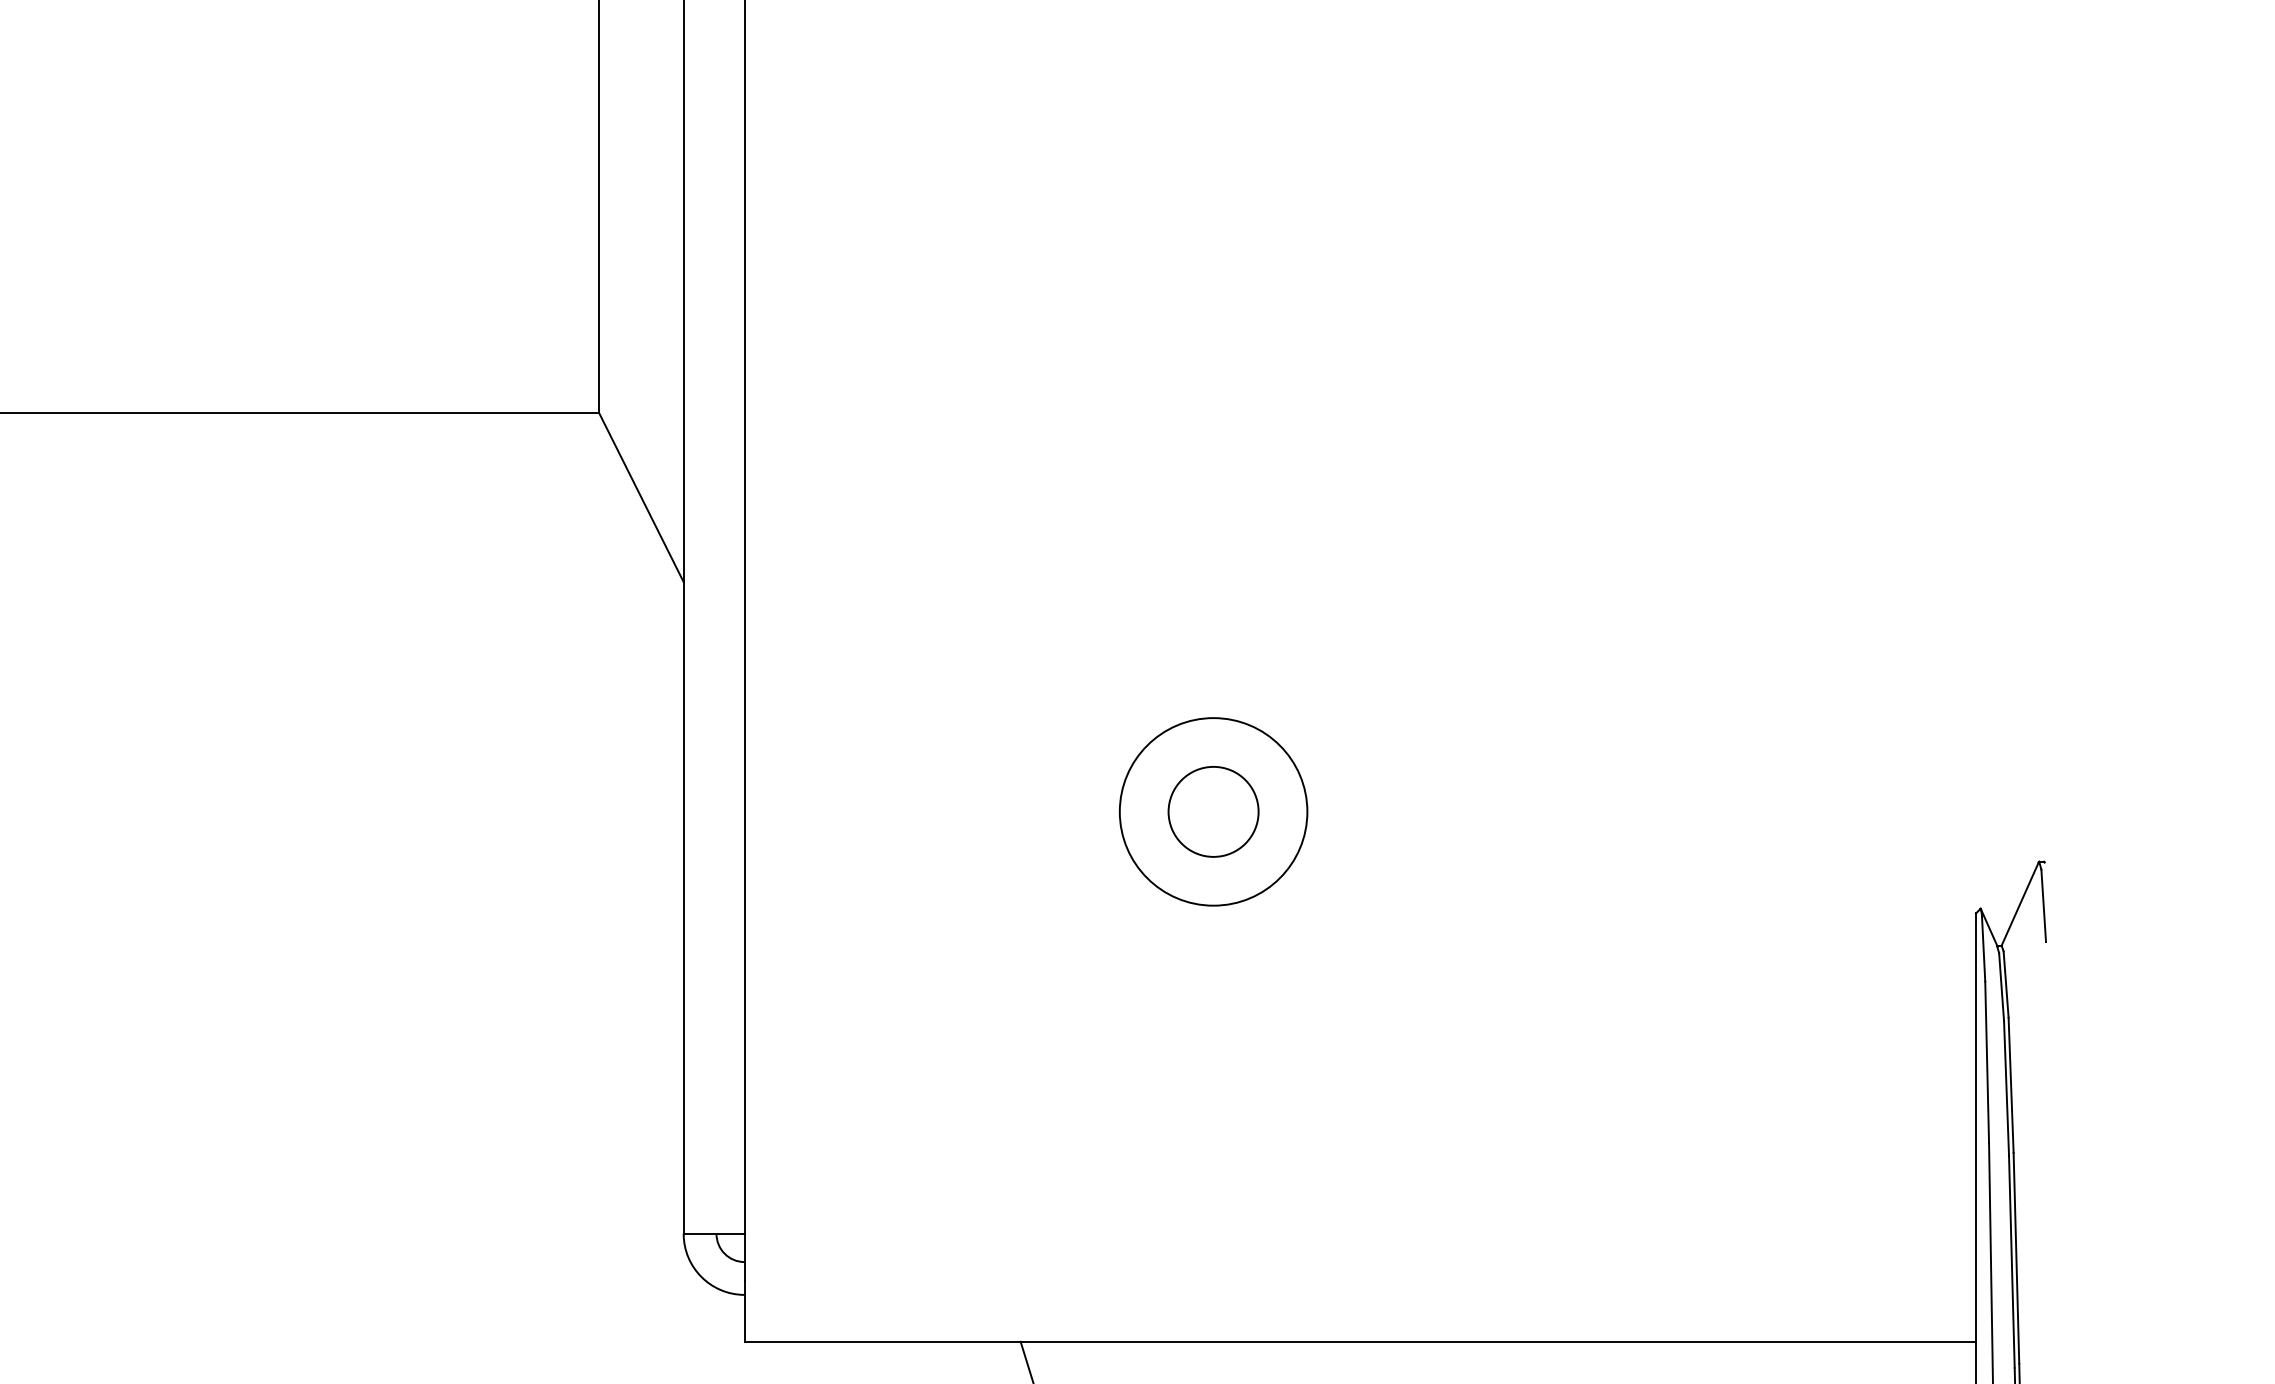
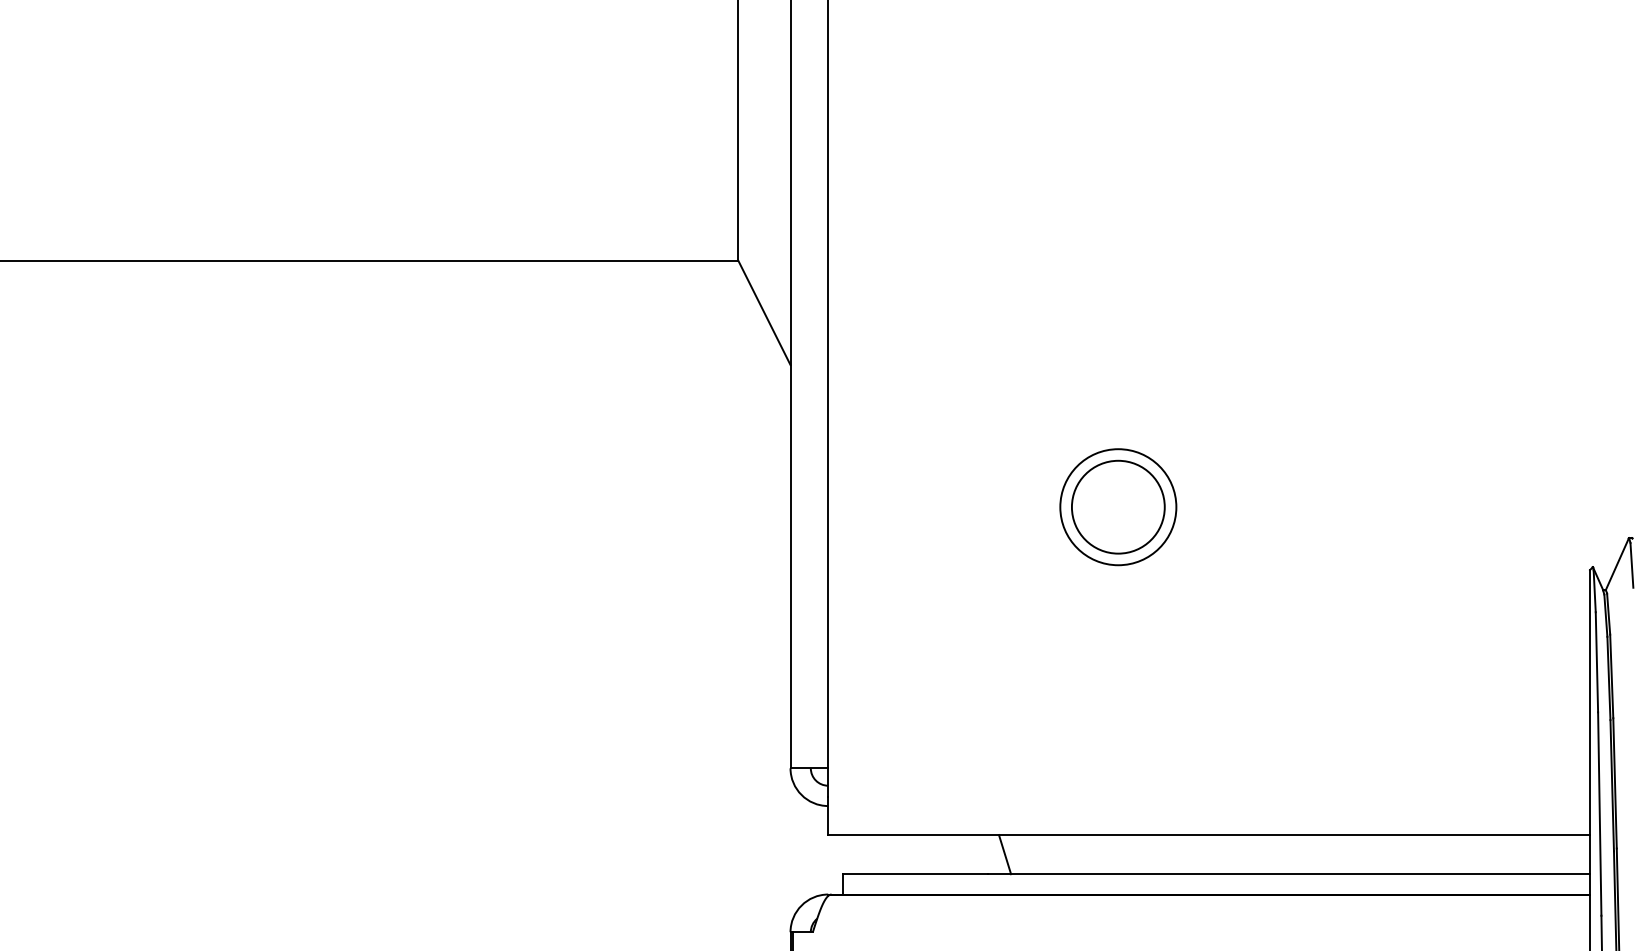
circle: (1212, 810) -> (1117, 506), size x1.67

